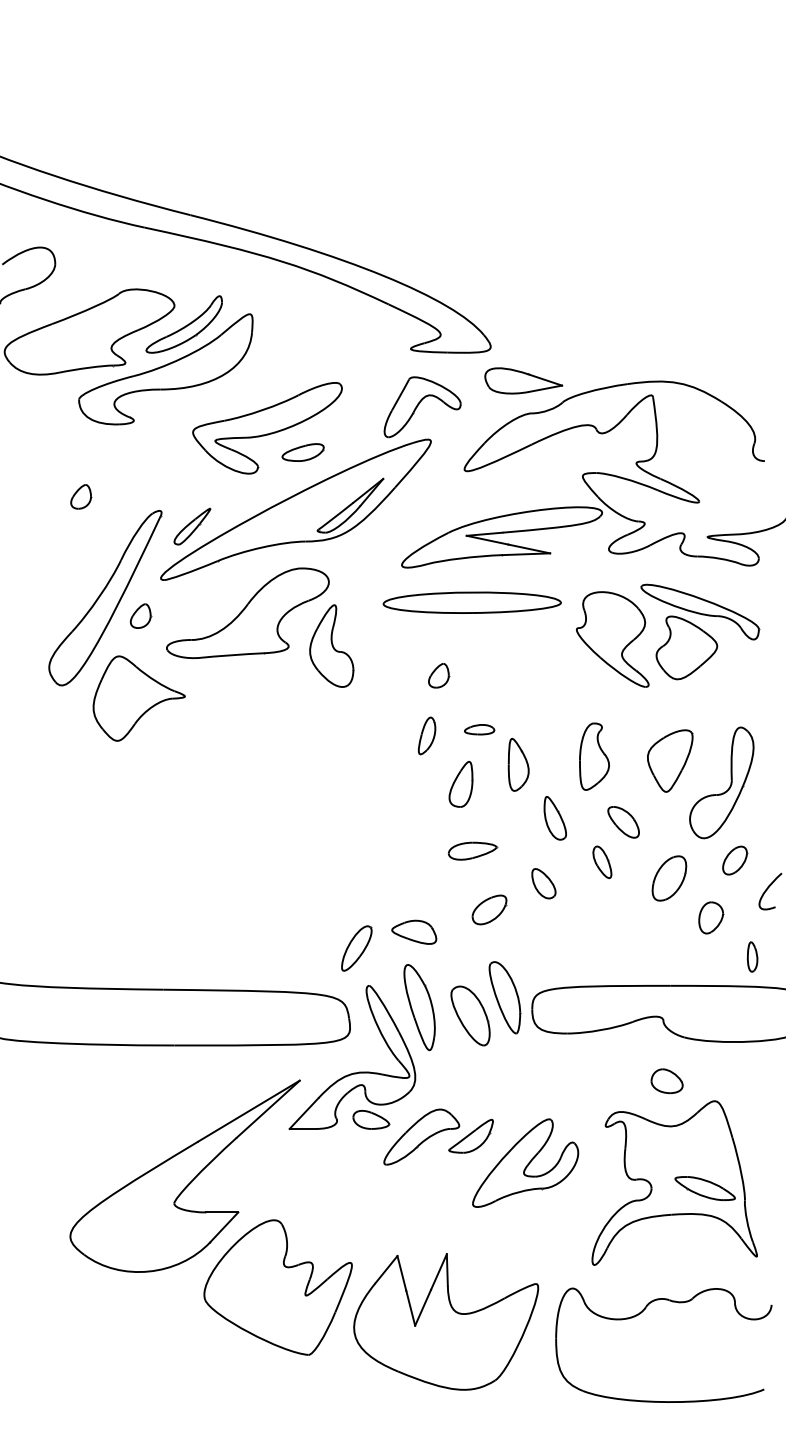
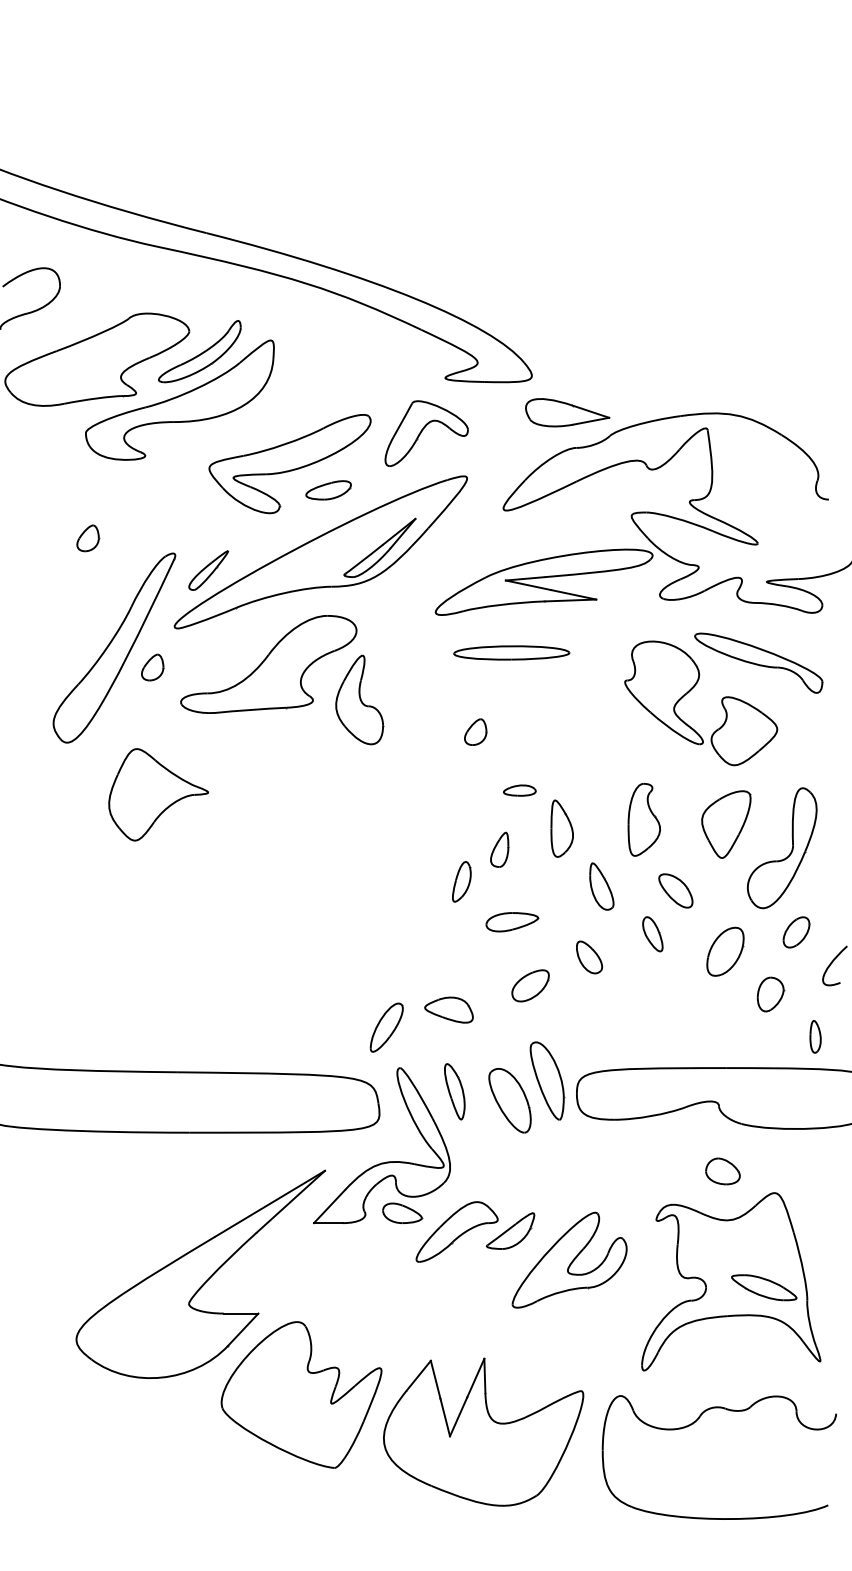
part: (422, 407) -> (426, 433), moved
part: (471, 602) -> (511, 652), size x0.6
part: (686, 647) -> (743, 730), moved
part: (138, 698) -> (157, 794), moved
part: (426, 735) -> (461, 881), moved
part: (460, 784) -> (499, 849), size x0.7
part: (419, 1007) -> (454, 1091), size x0.6

